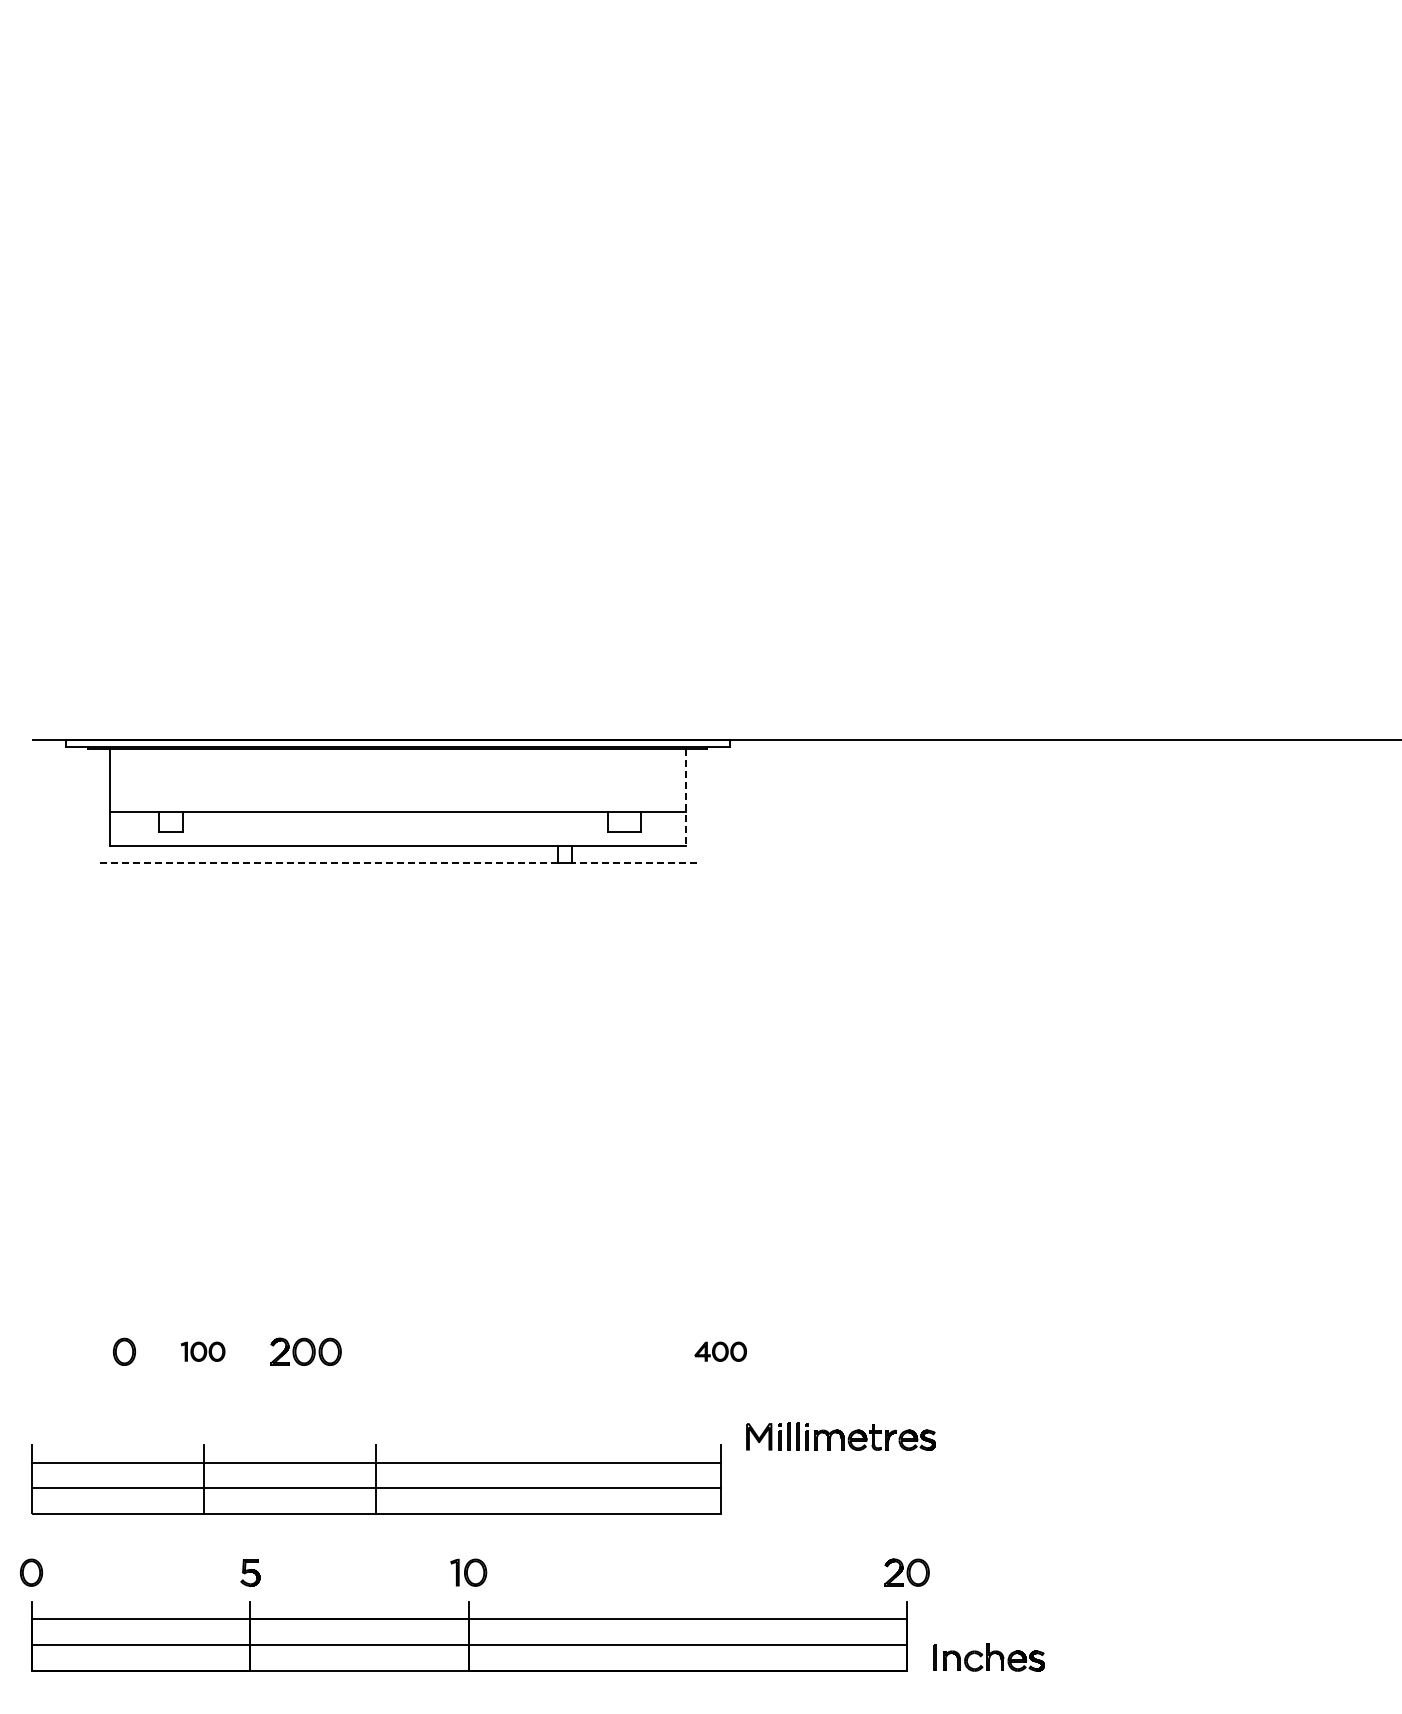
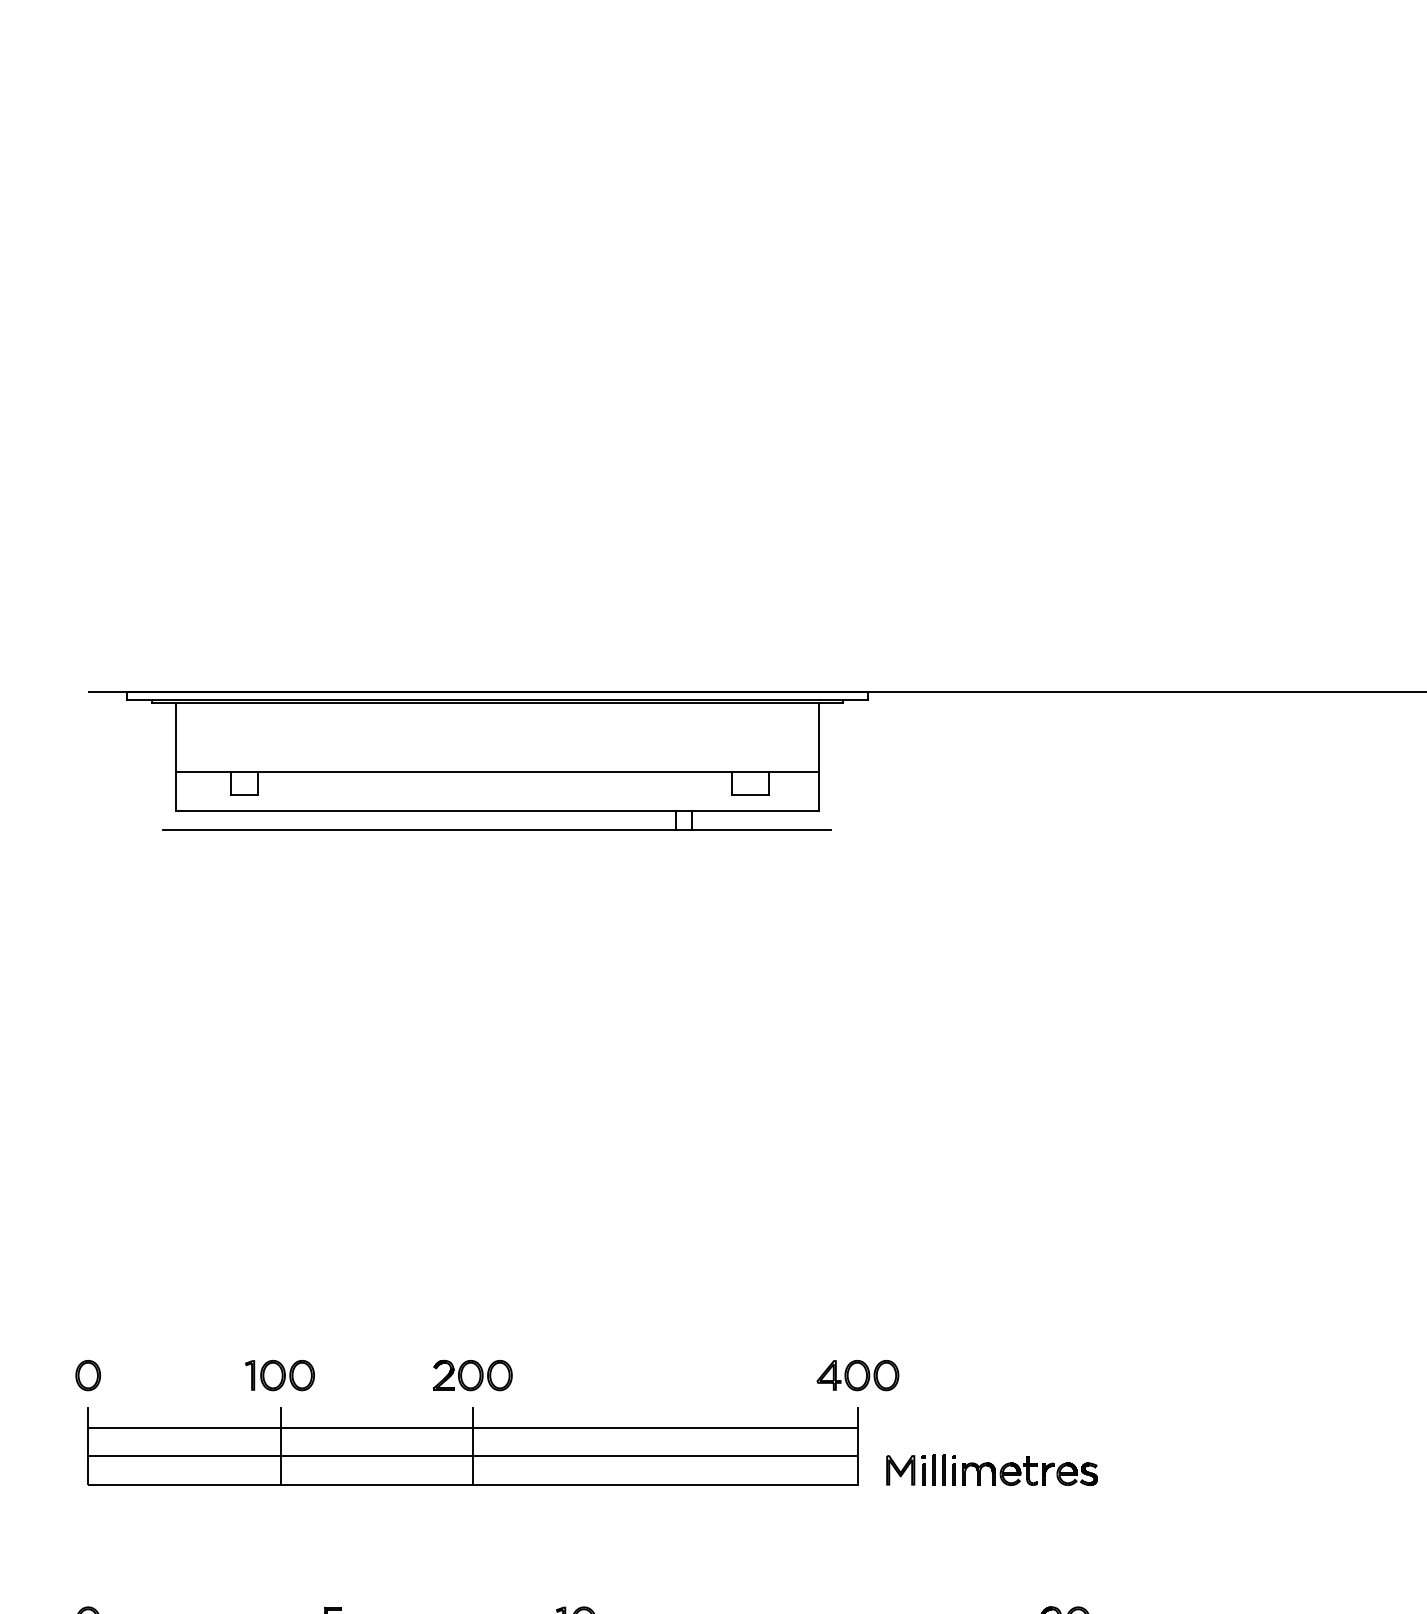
line: (685, 798) -> (818, 757), dashed -> solid
line: (328, 863) -> (419, 830), dashed -> solid
line: (634, 863) -> (761, 830), dashed -> solid
part: (124, 1351) -> (88, 1375), moved
part: (202, 1351) -> (279, 1375), size x1.43
part: (305, 1351) -> (472, 1375), moved
part: (720, 1351) -> (857, 1375), size x1.43
part: (376, 1479) -> (473, 1446), moved

